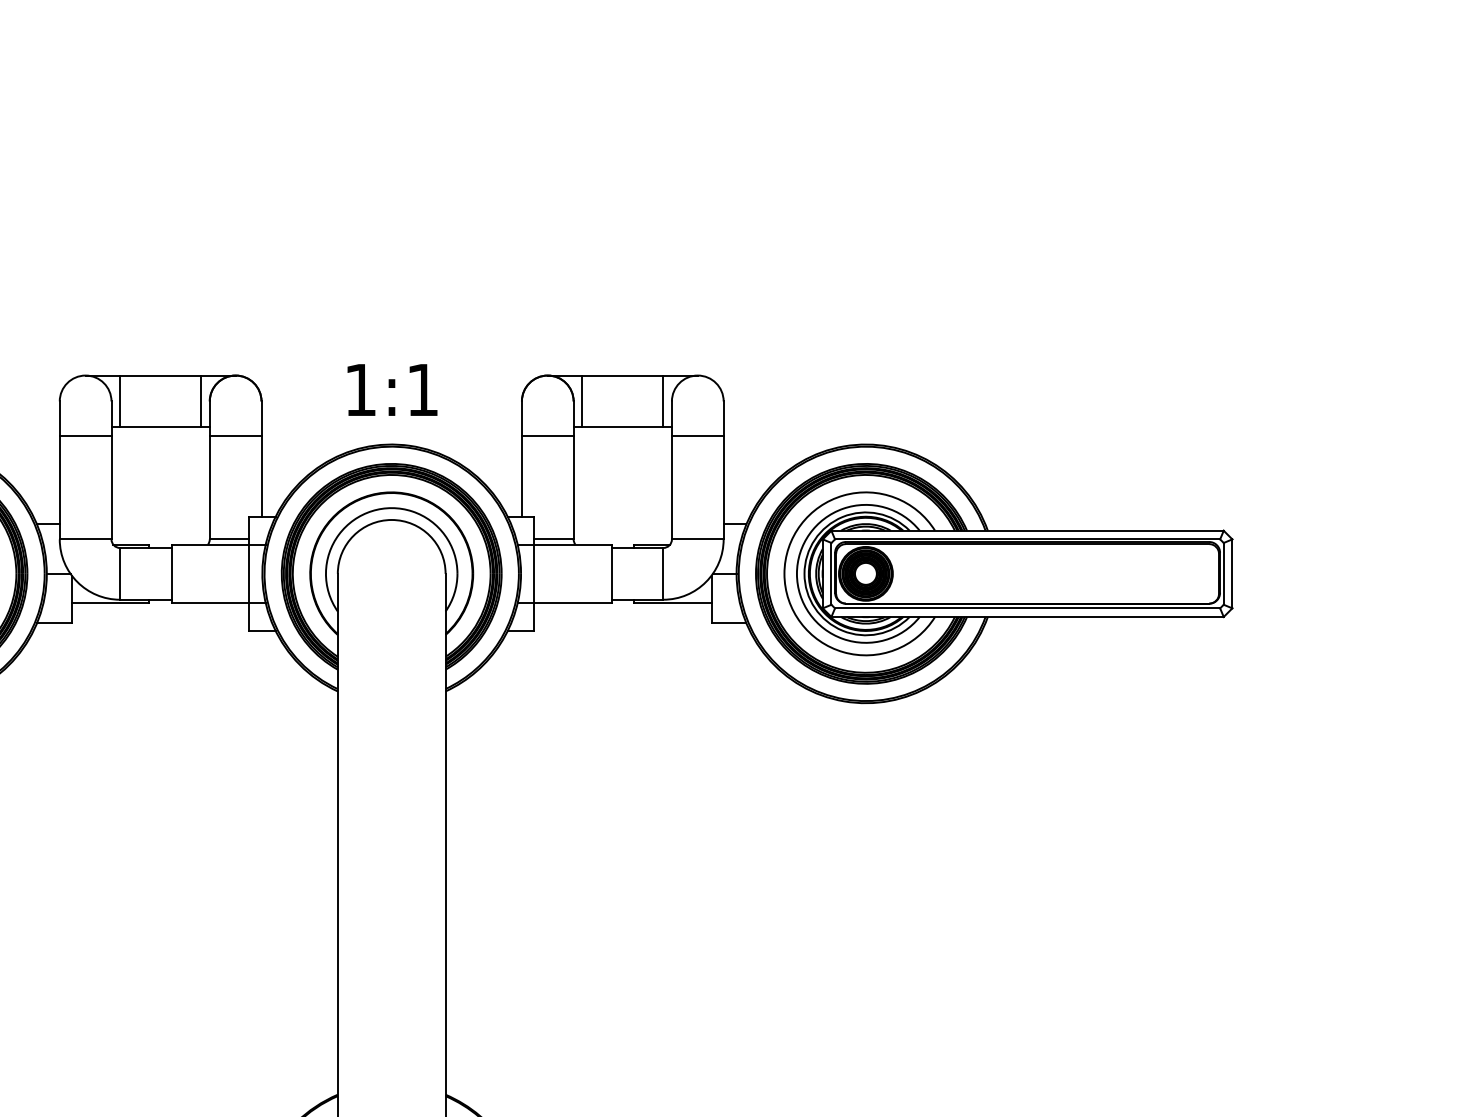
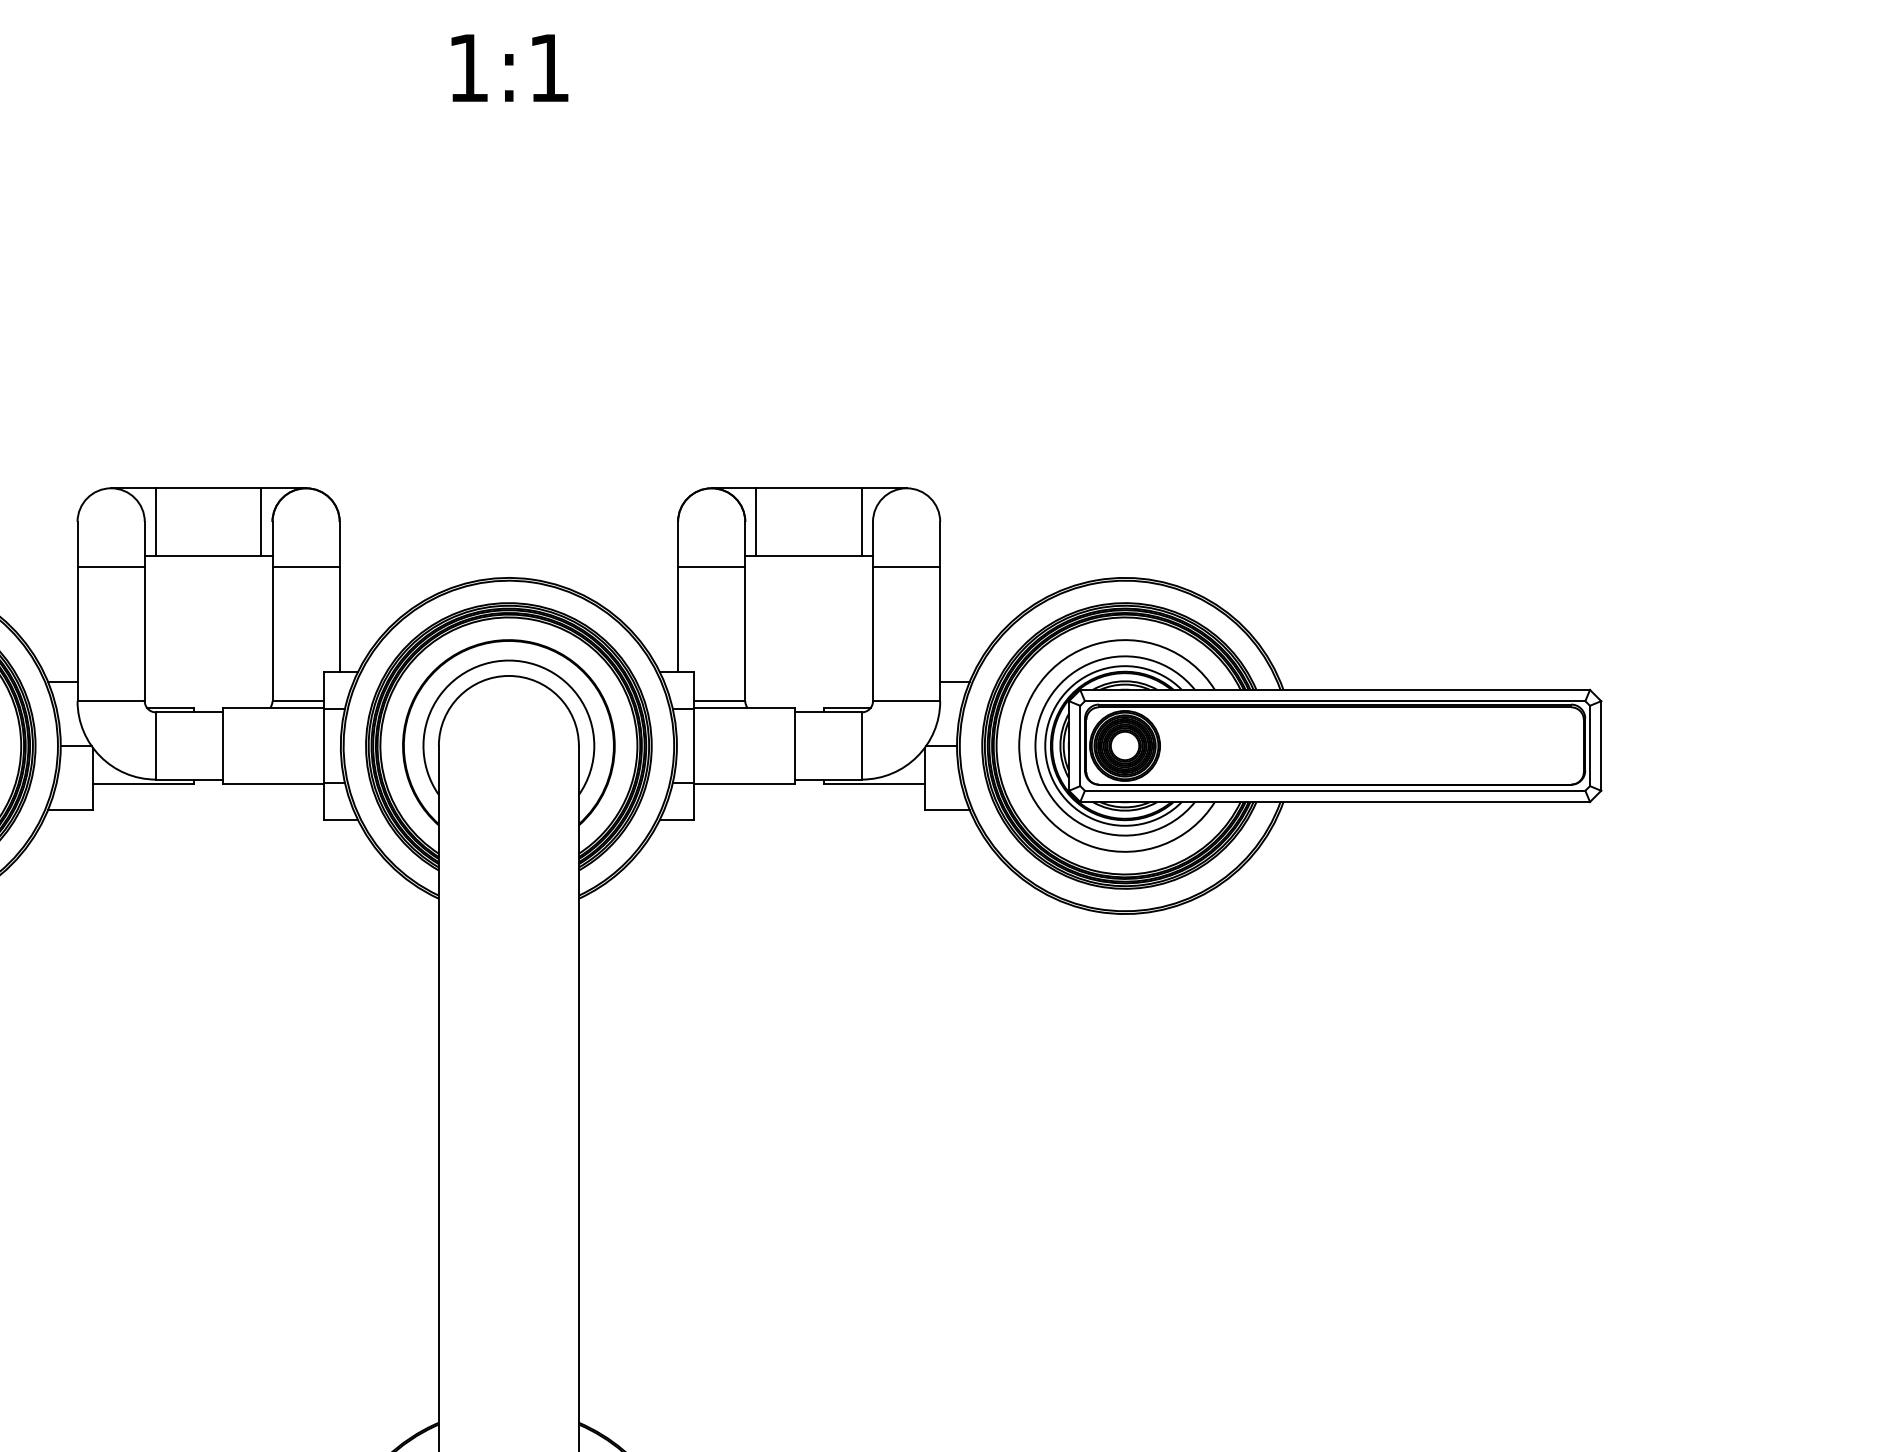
text: (392, 389) -> (509, 67), moved

